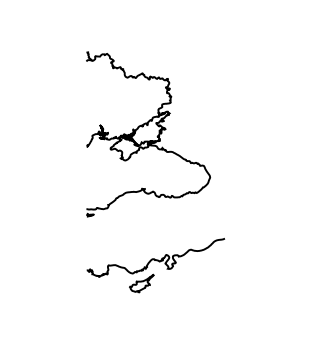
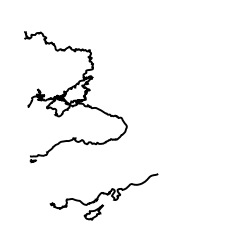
part: (148, 134) -> (76, 94), moved

